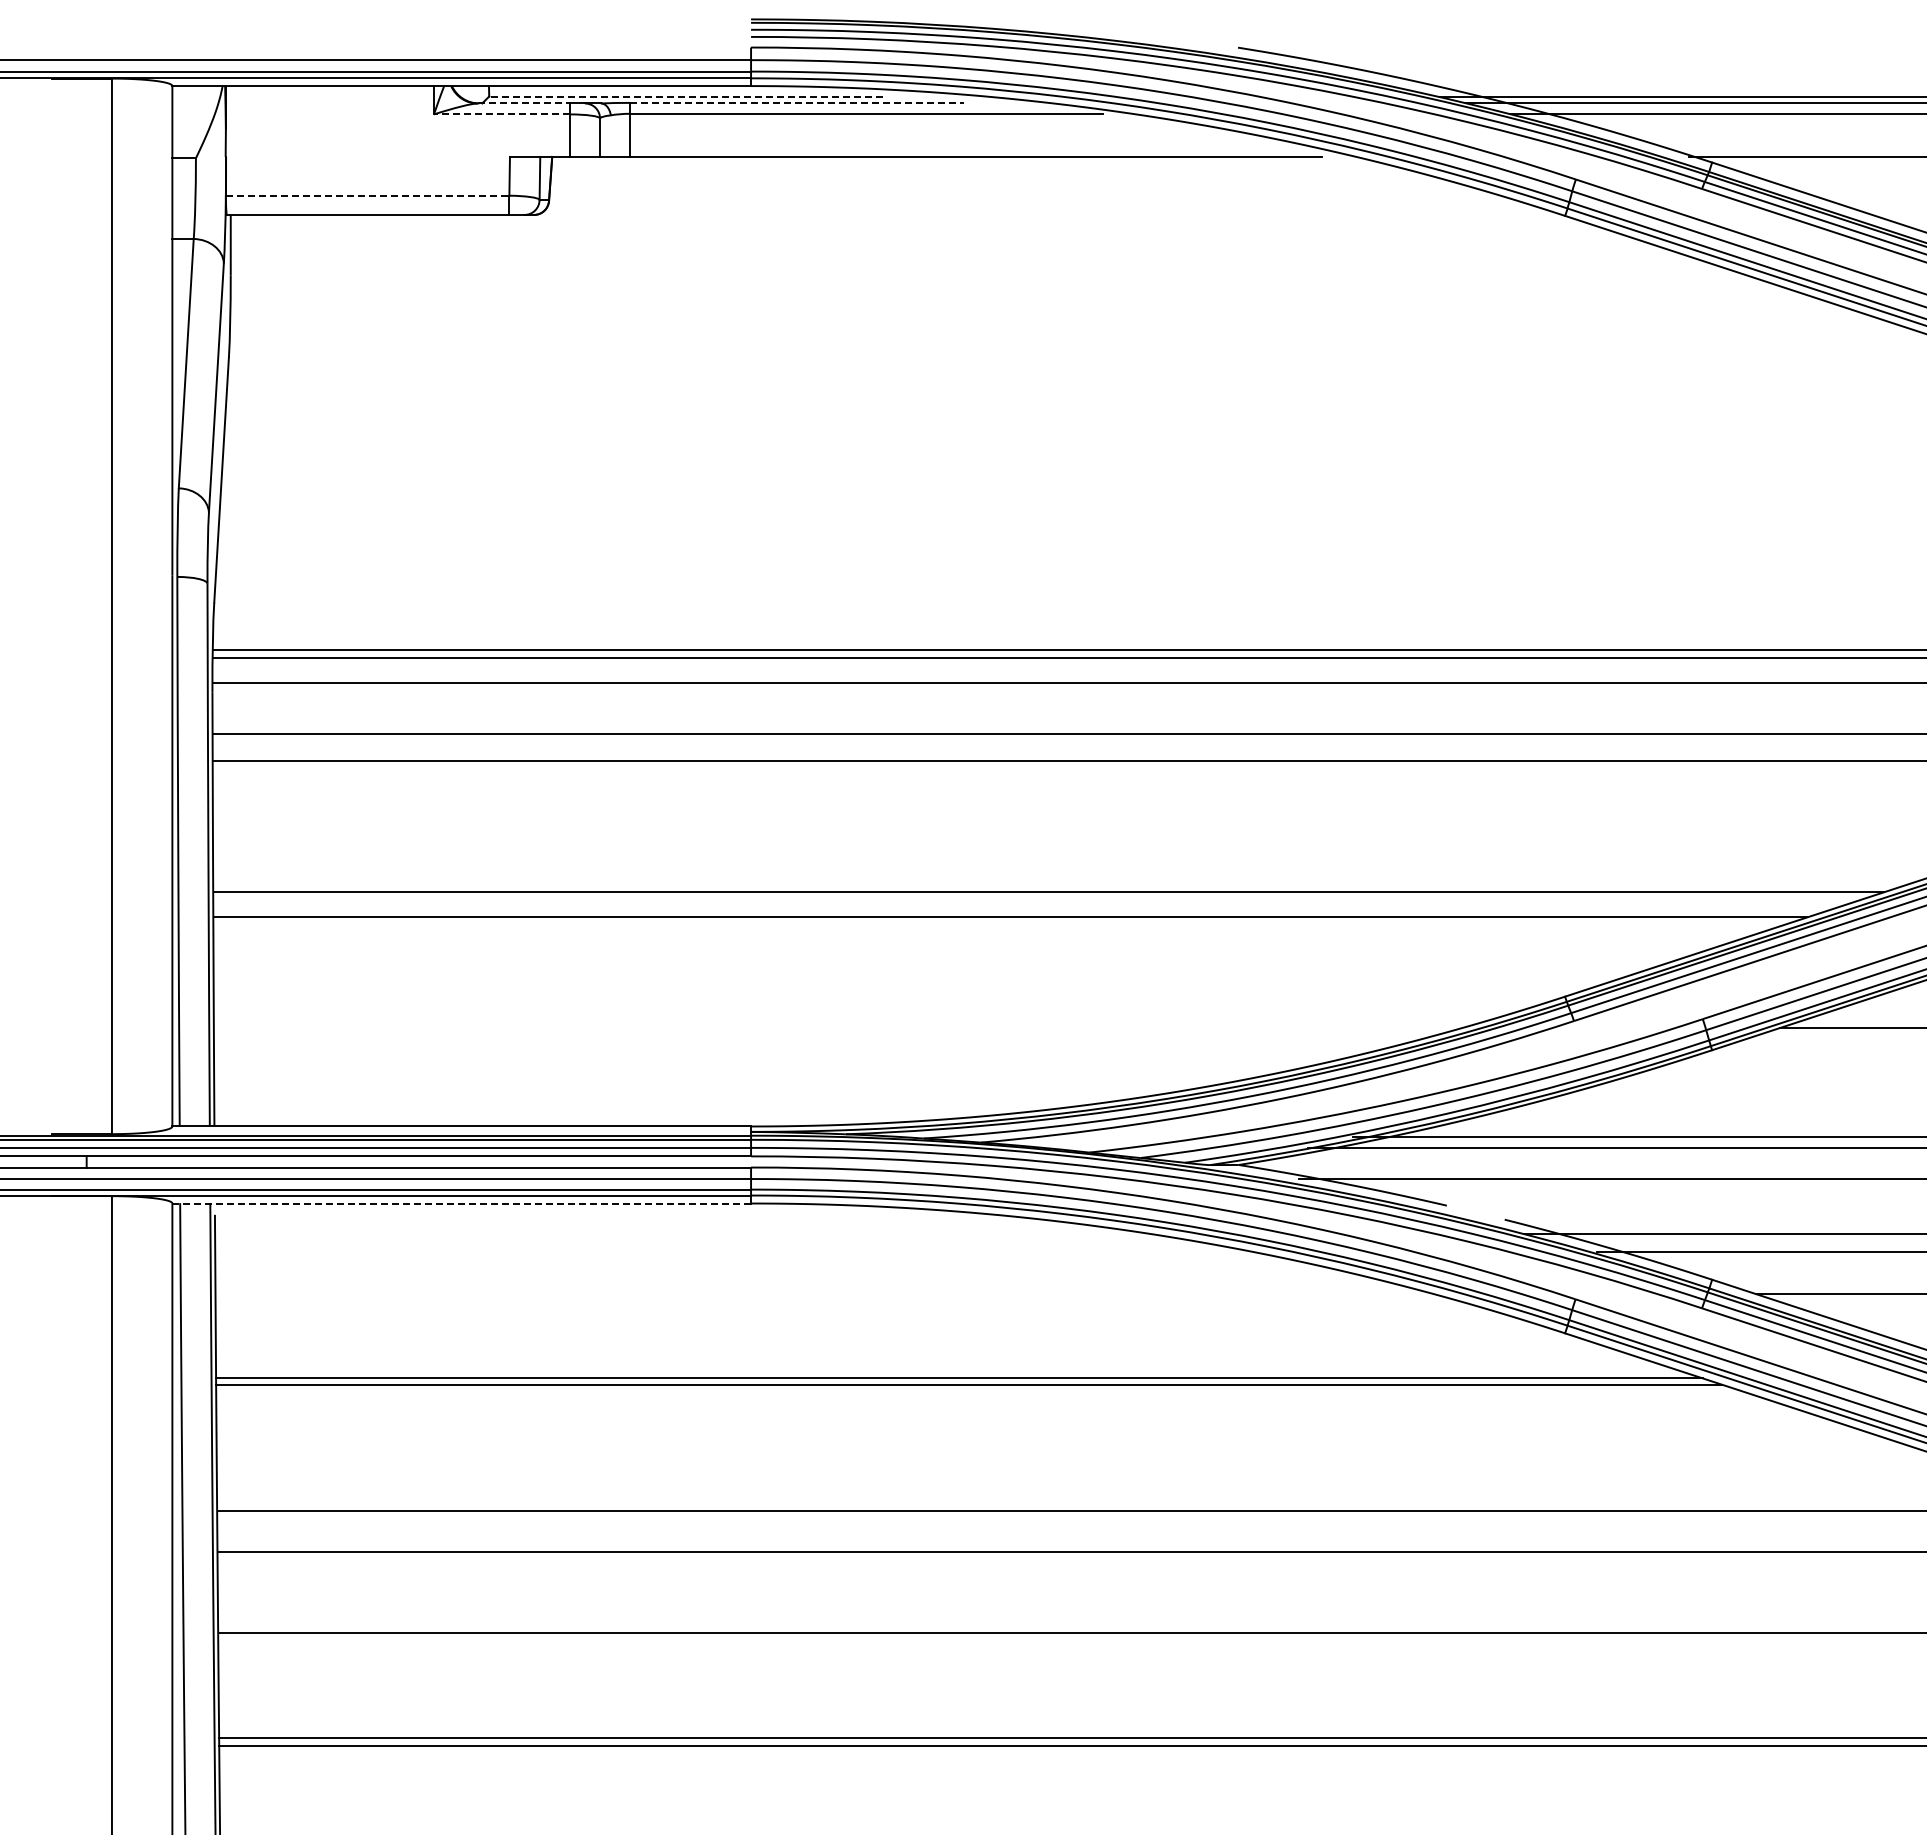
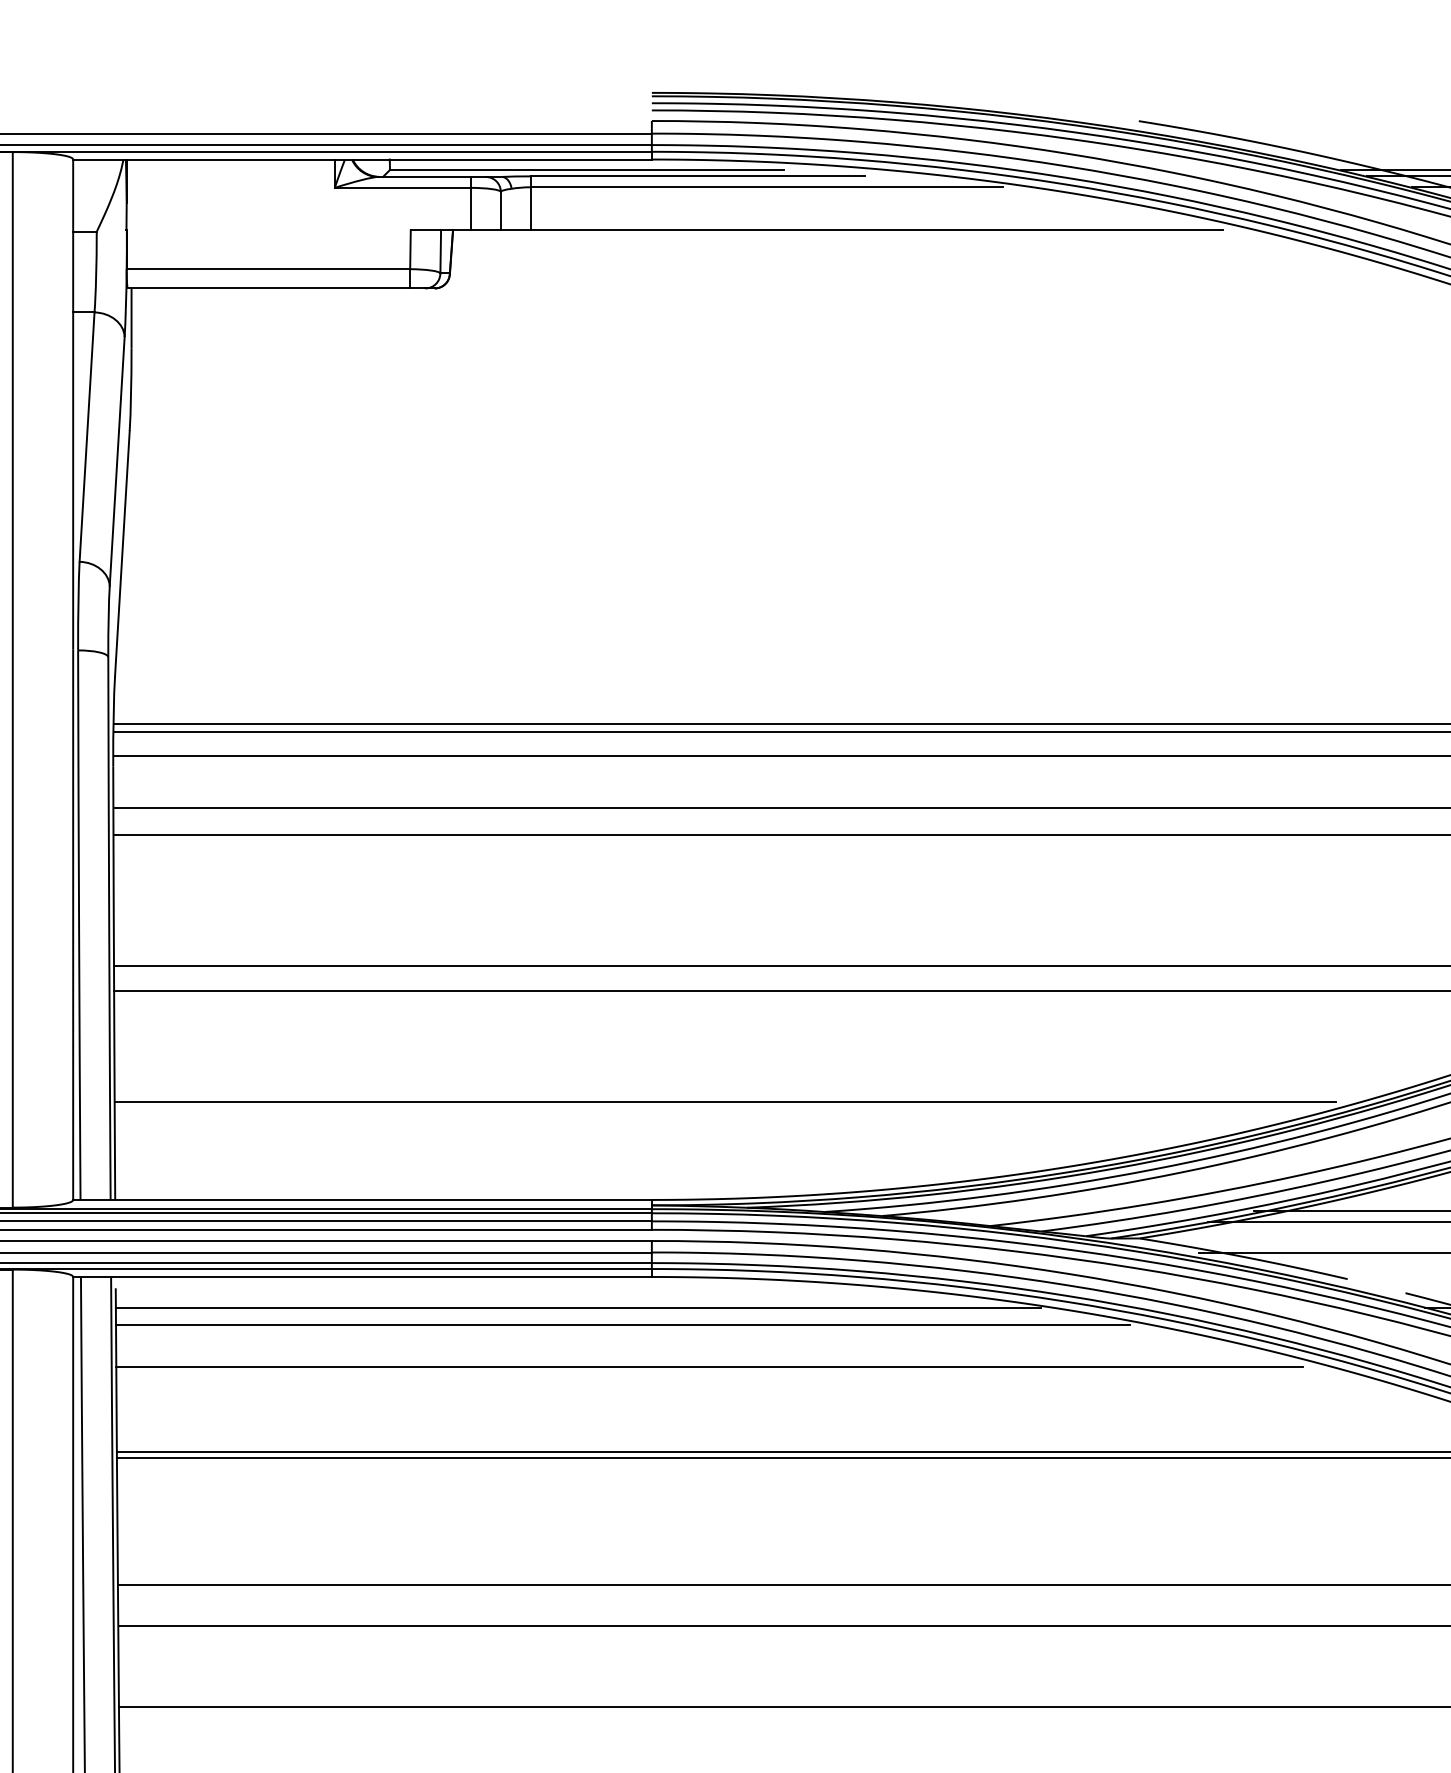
line: (685, 96) -> (586, 169), dashed -> solid
line: (797, 102) -> (698, 175), dashed -> solid
line: (524, 103) -> (425, 176), dashed -> solid
line: (501, 114) -> (402, 187), dashed -> solid
line: (367, 195) -> (268, 268), dashed -> solid
line: (824, 1028) -> (725, 1101), added
line: (461, 1203) -> (362, 1276), dashed -> solid
line: (677, 1234) -> (578, 1307), added
line: (721, 1251) -> (622, 1324), added
line: (808, 1293) -> (709, 1366), added

